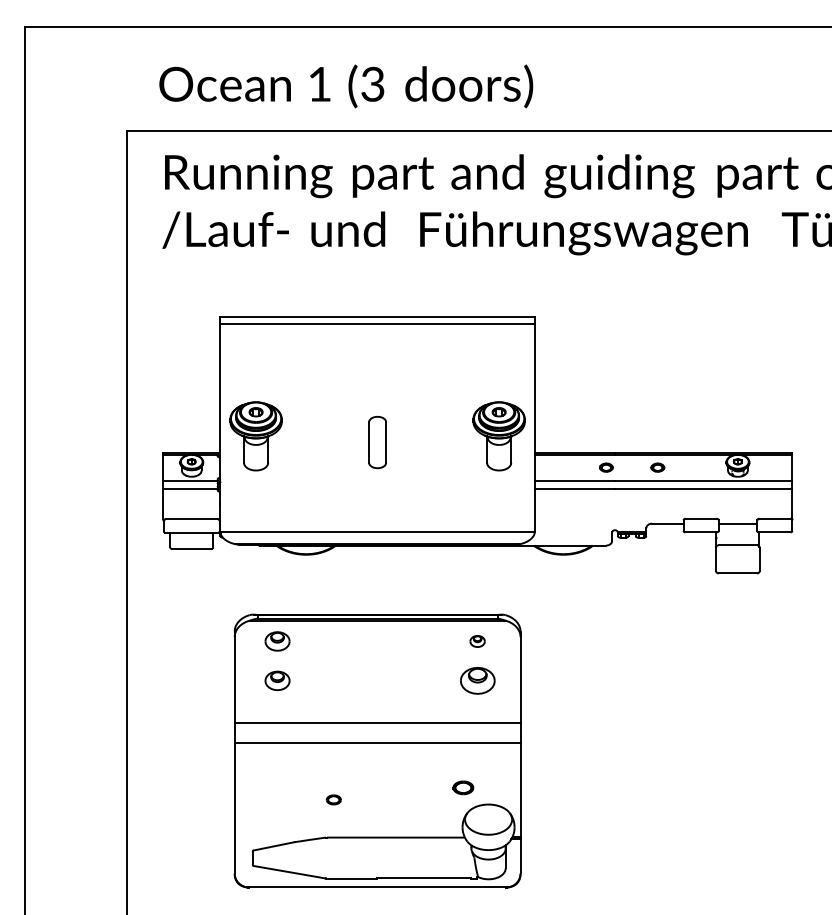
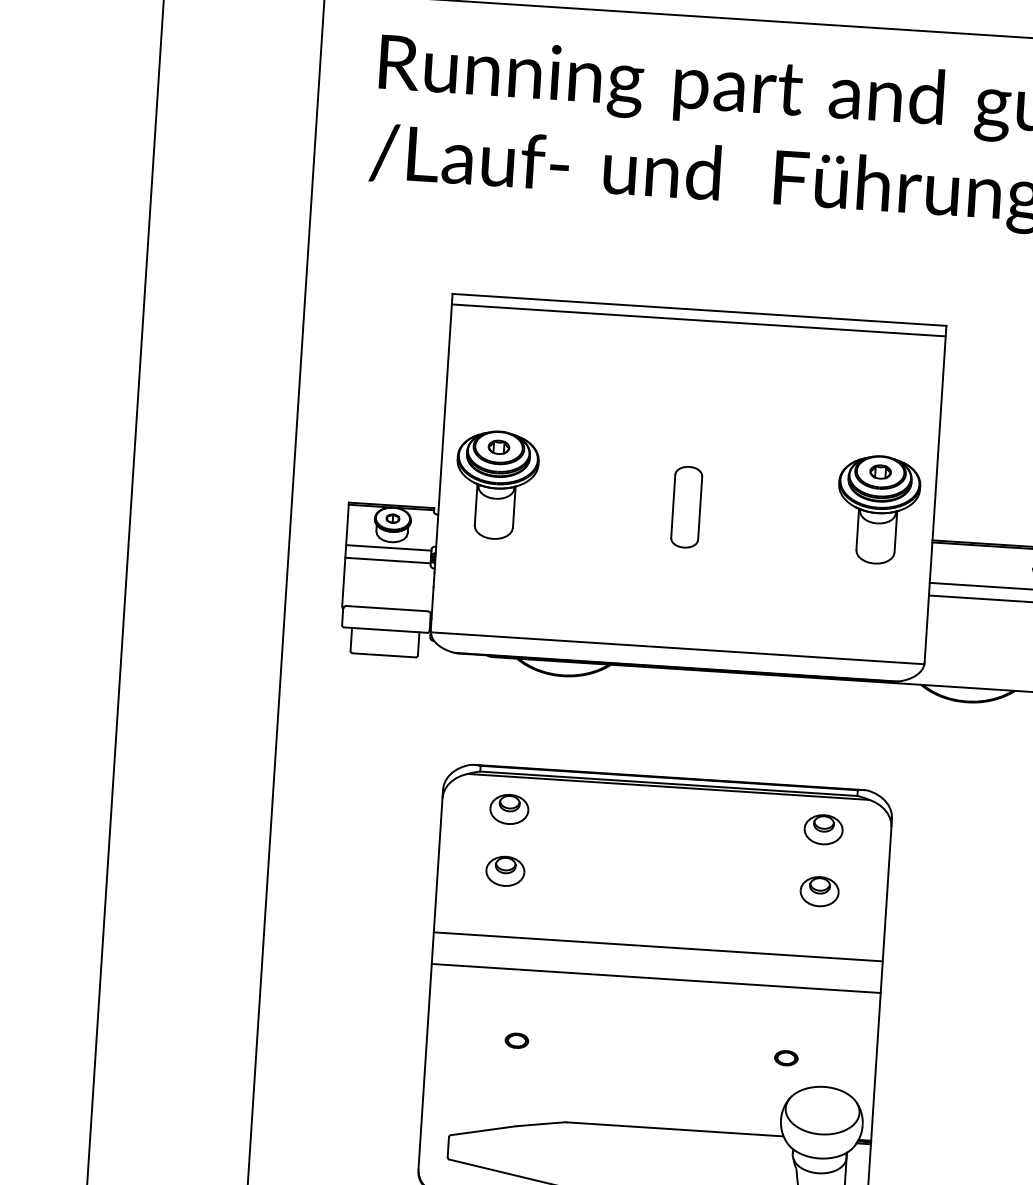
part: (477, 641) -> (823, 829), size x1.67
part: (477, 680) -> (819, 891), size x0.71
part: (463, 787) -> (786, 1057), size x0.71
part: (333, 799) -> (516, 1040), moved

